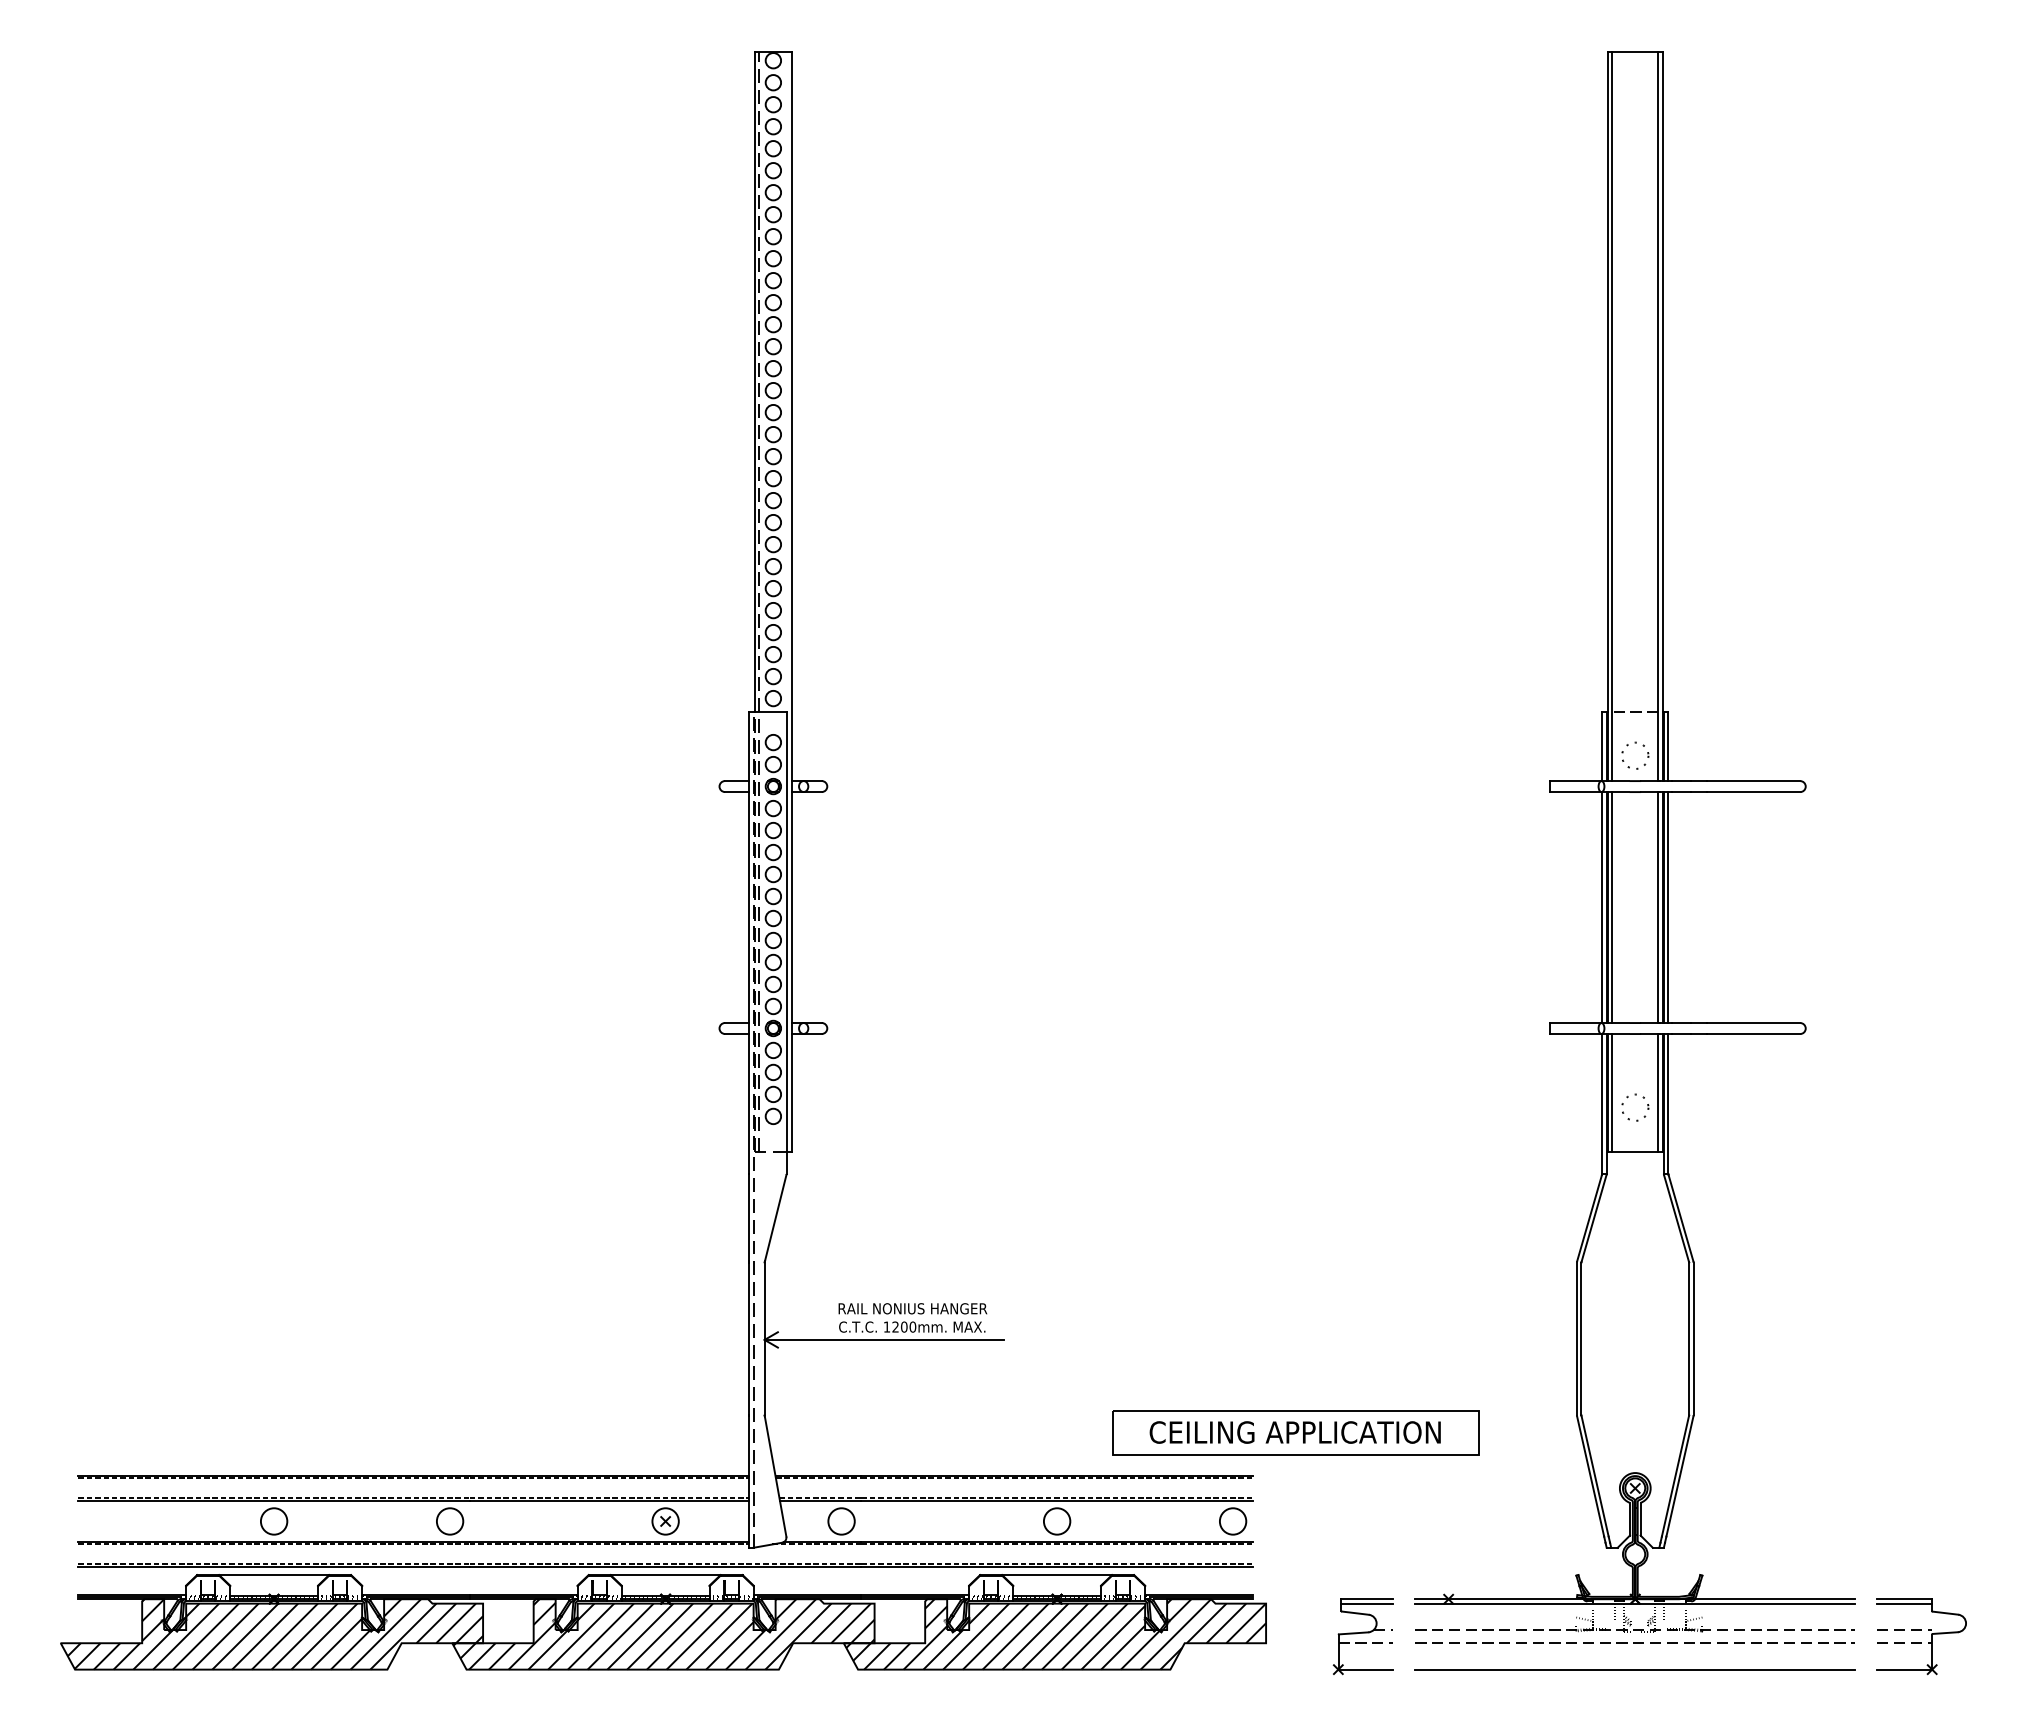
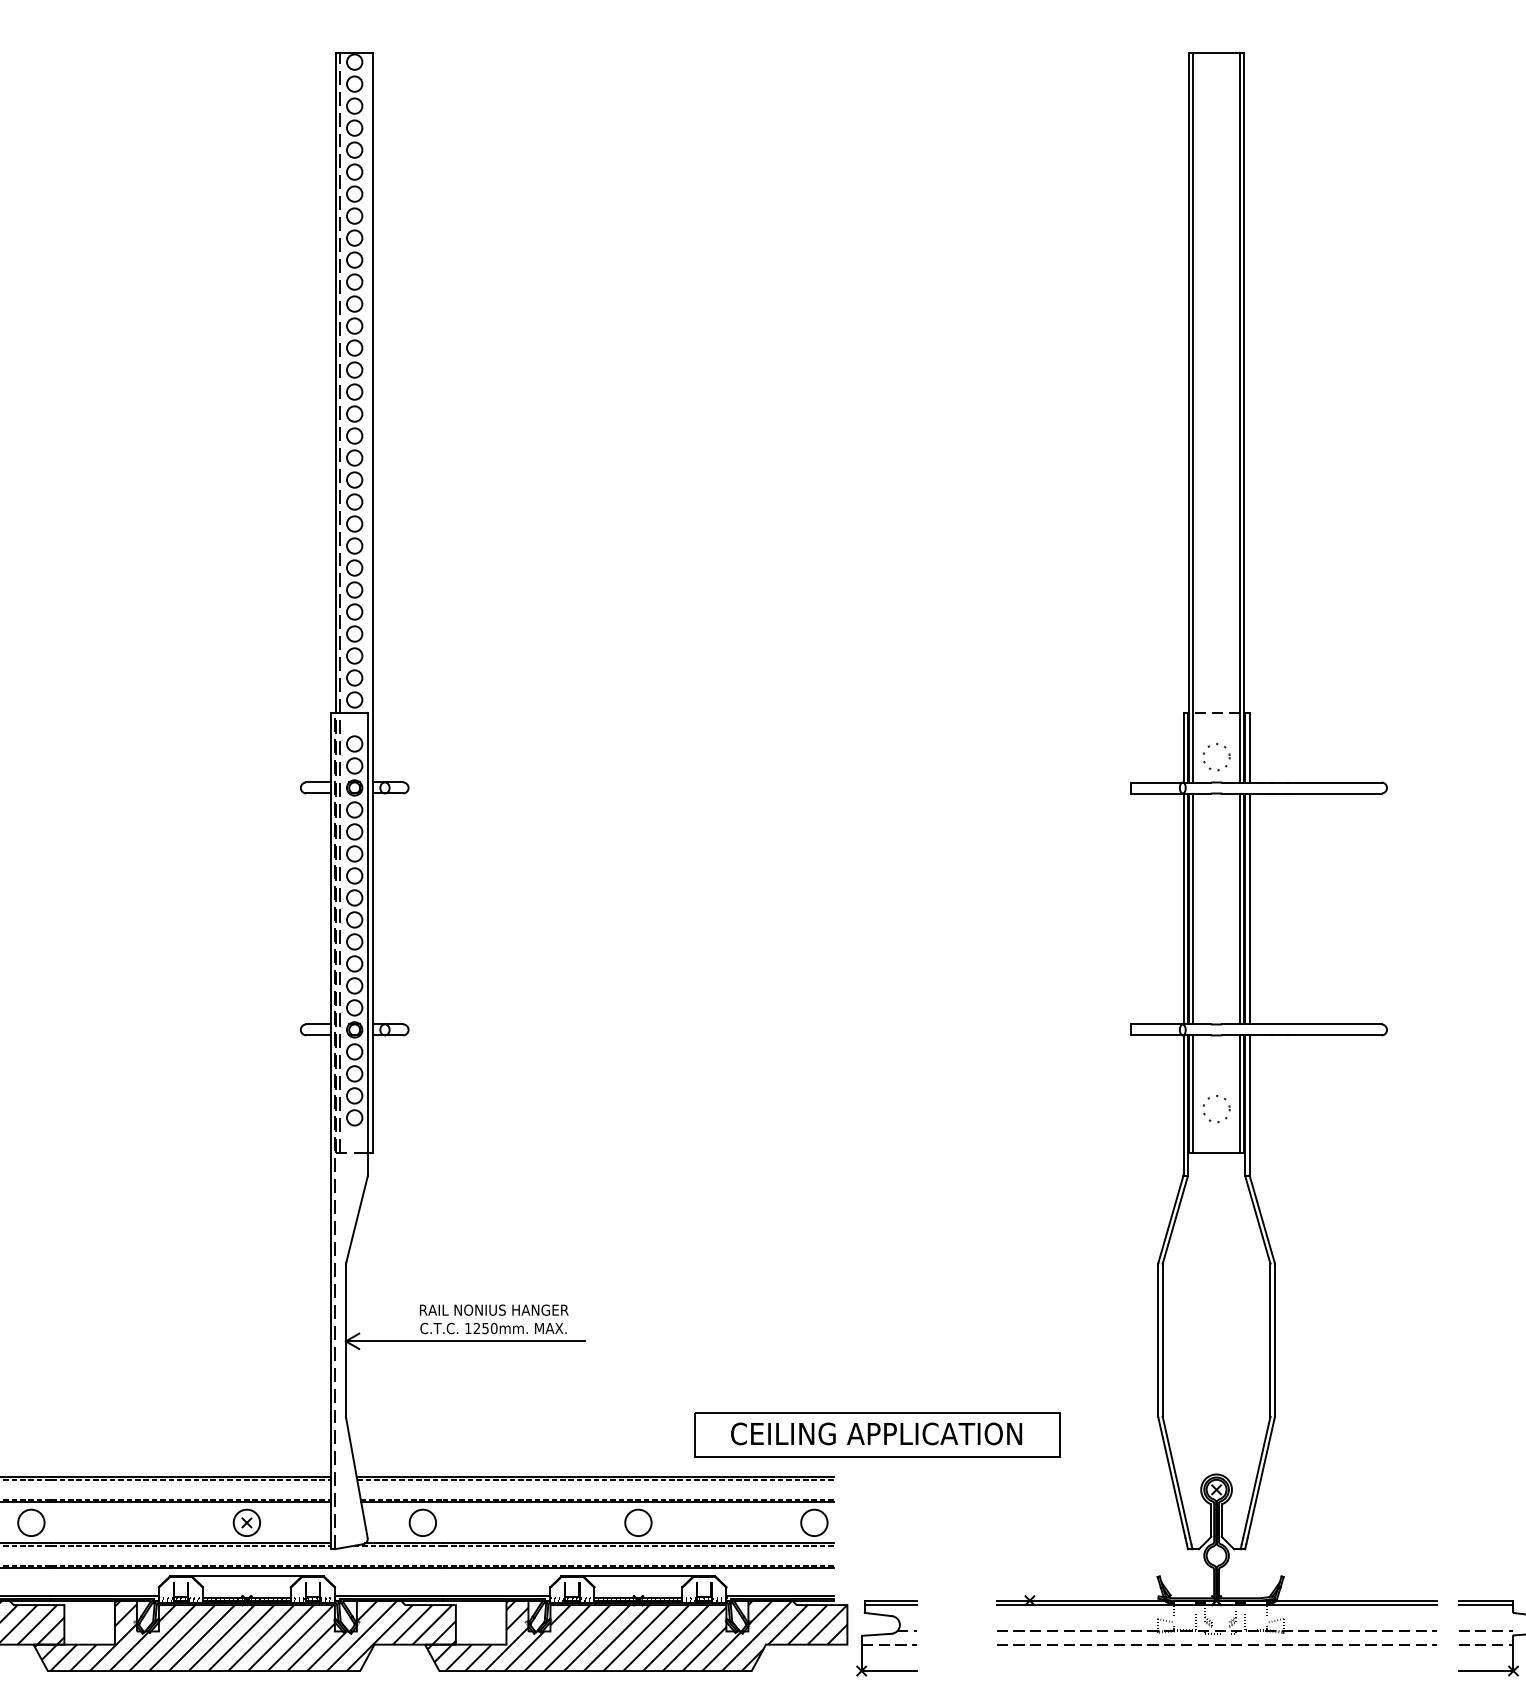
text: (904, 1326) -> (485, 1327), 1200mm. -> 1250mm.
part: (1362, 1636) -> (885, 1637), moved
line: (1635, 1669) -> (1216, 1670), removed

